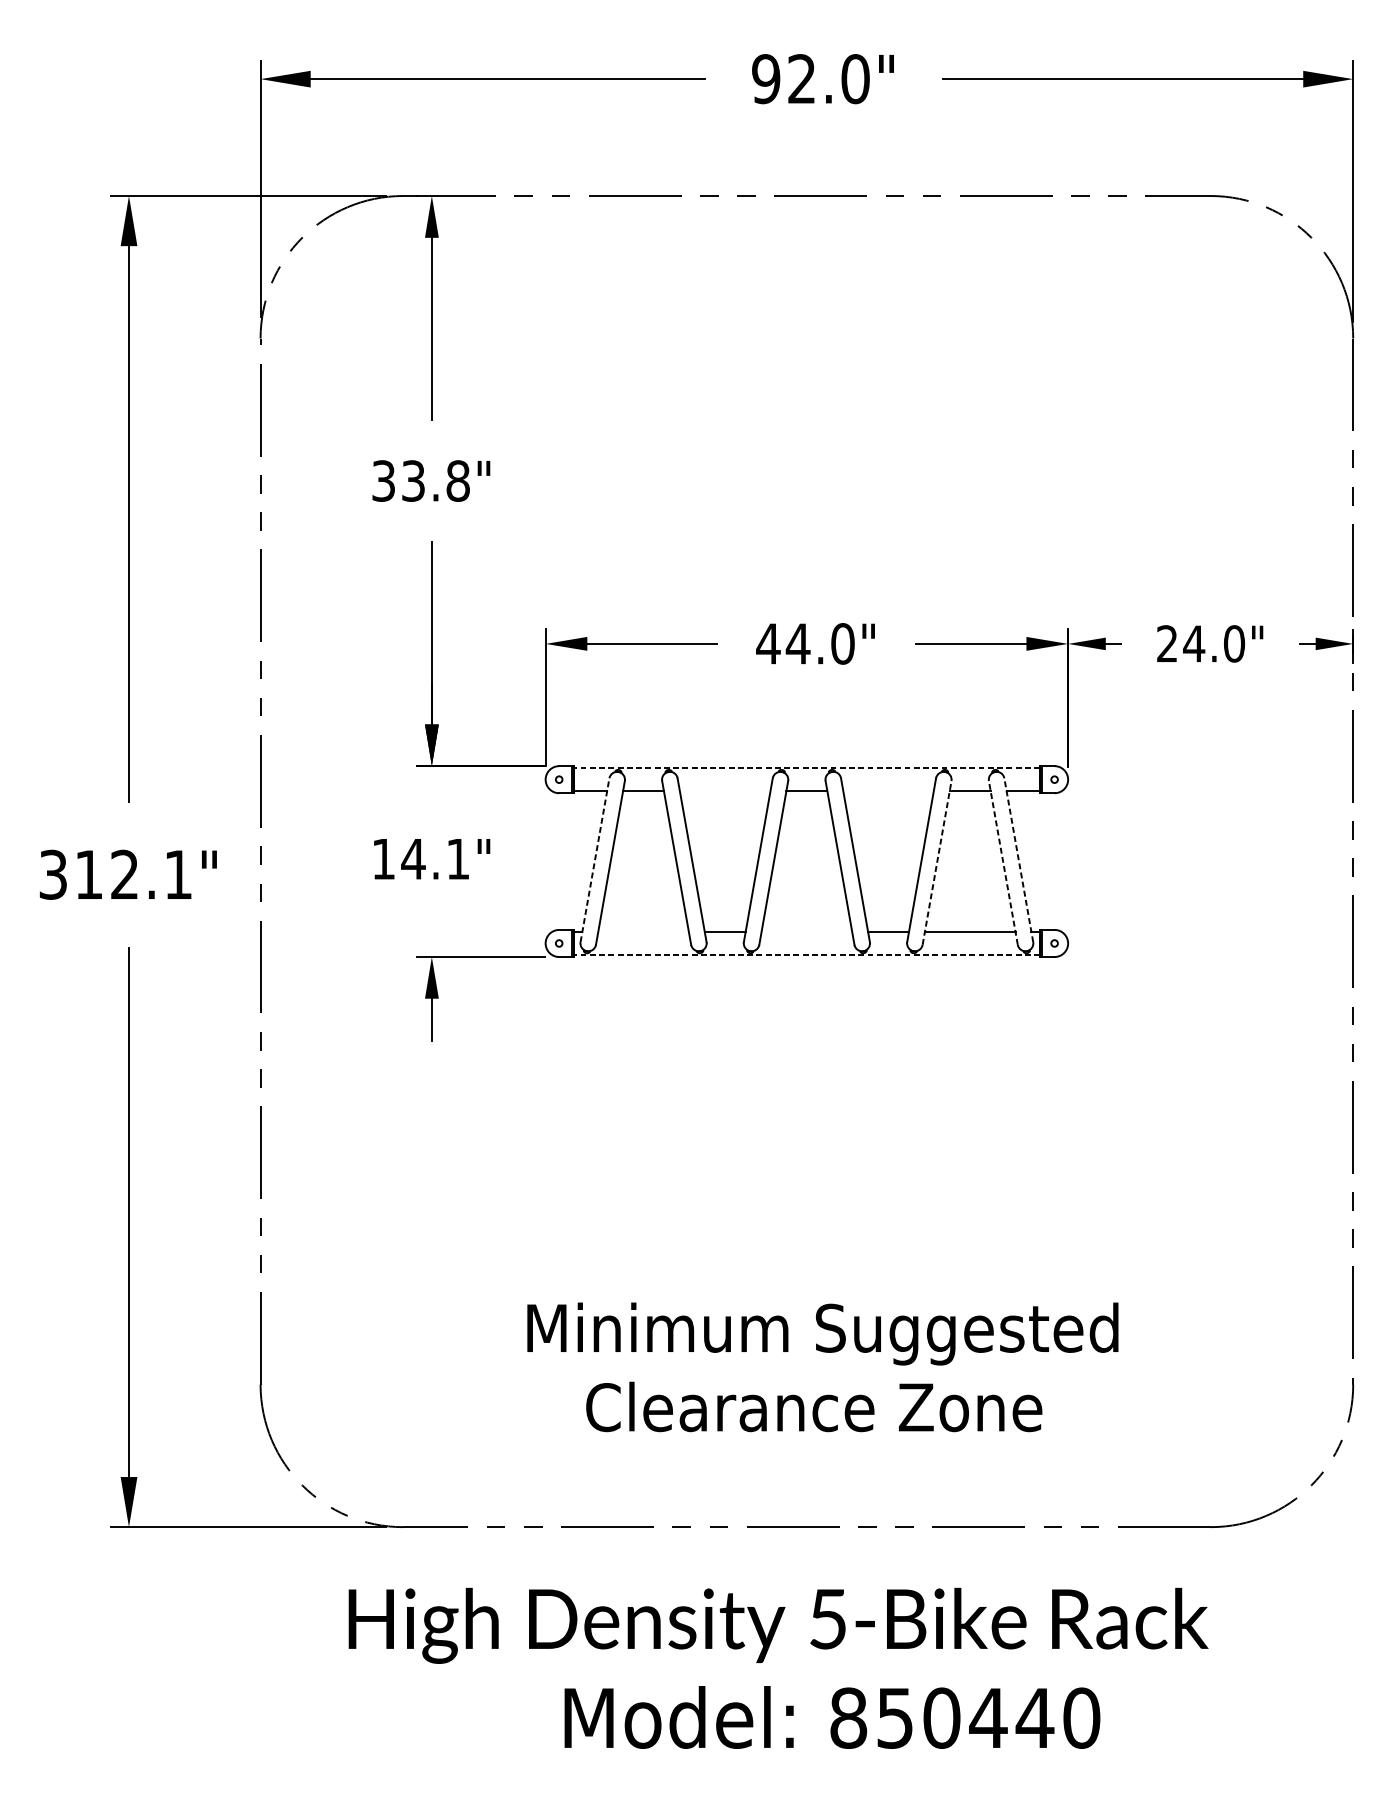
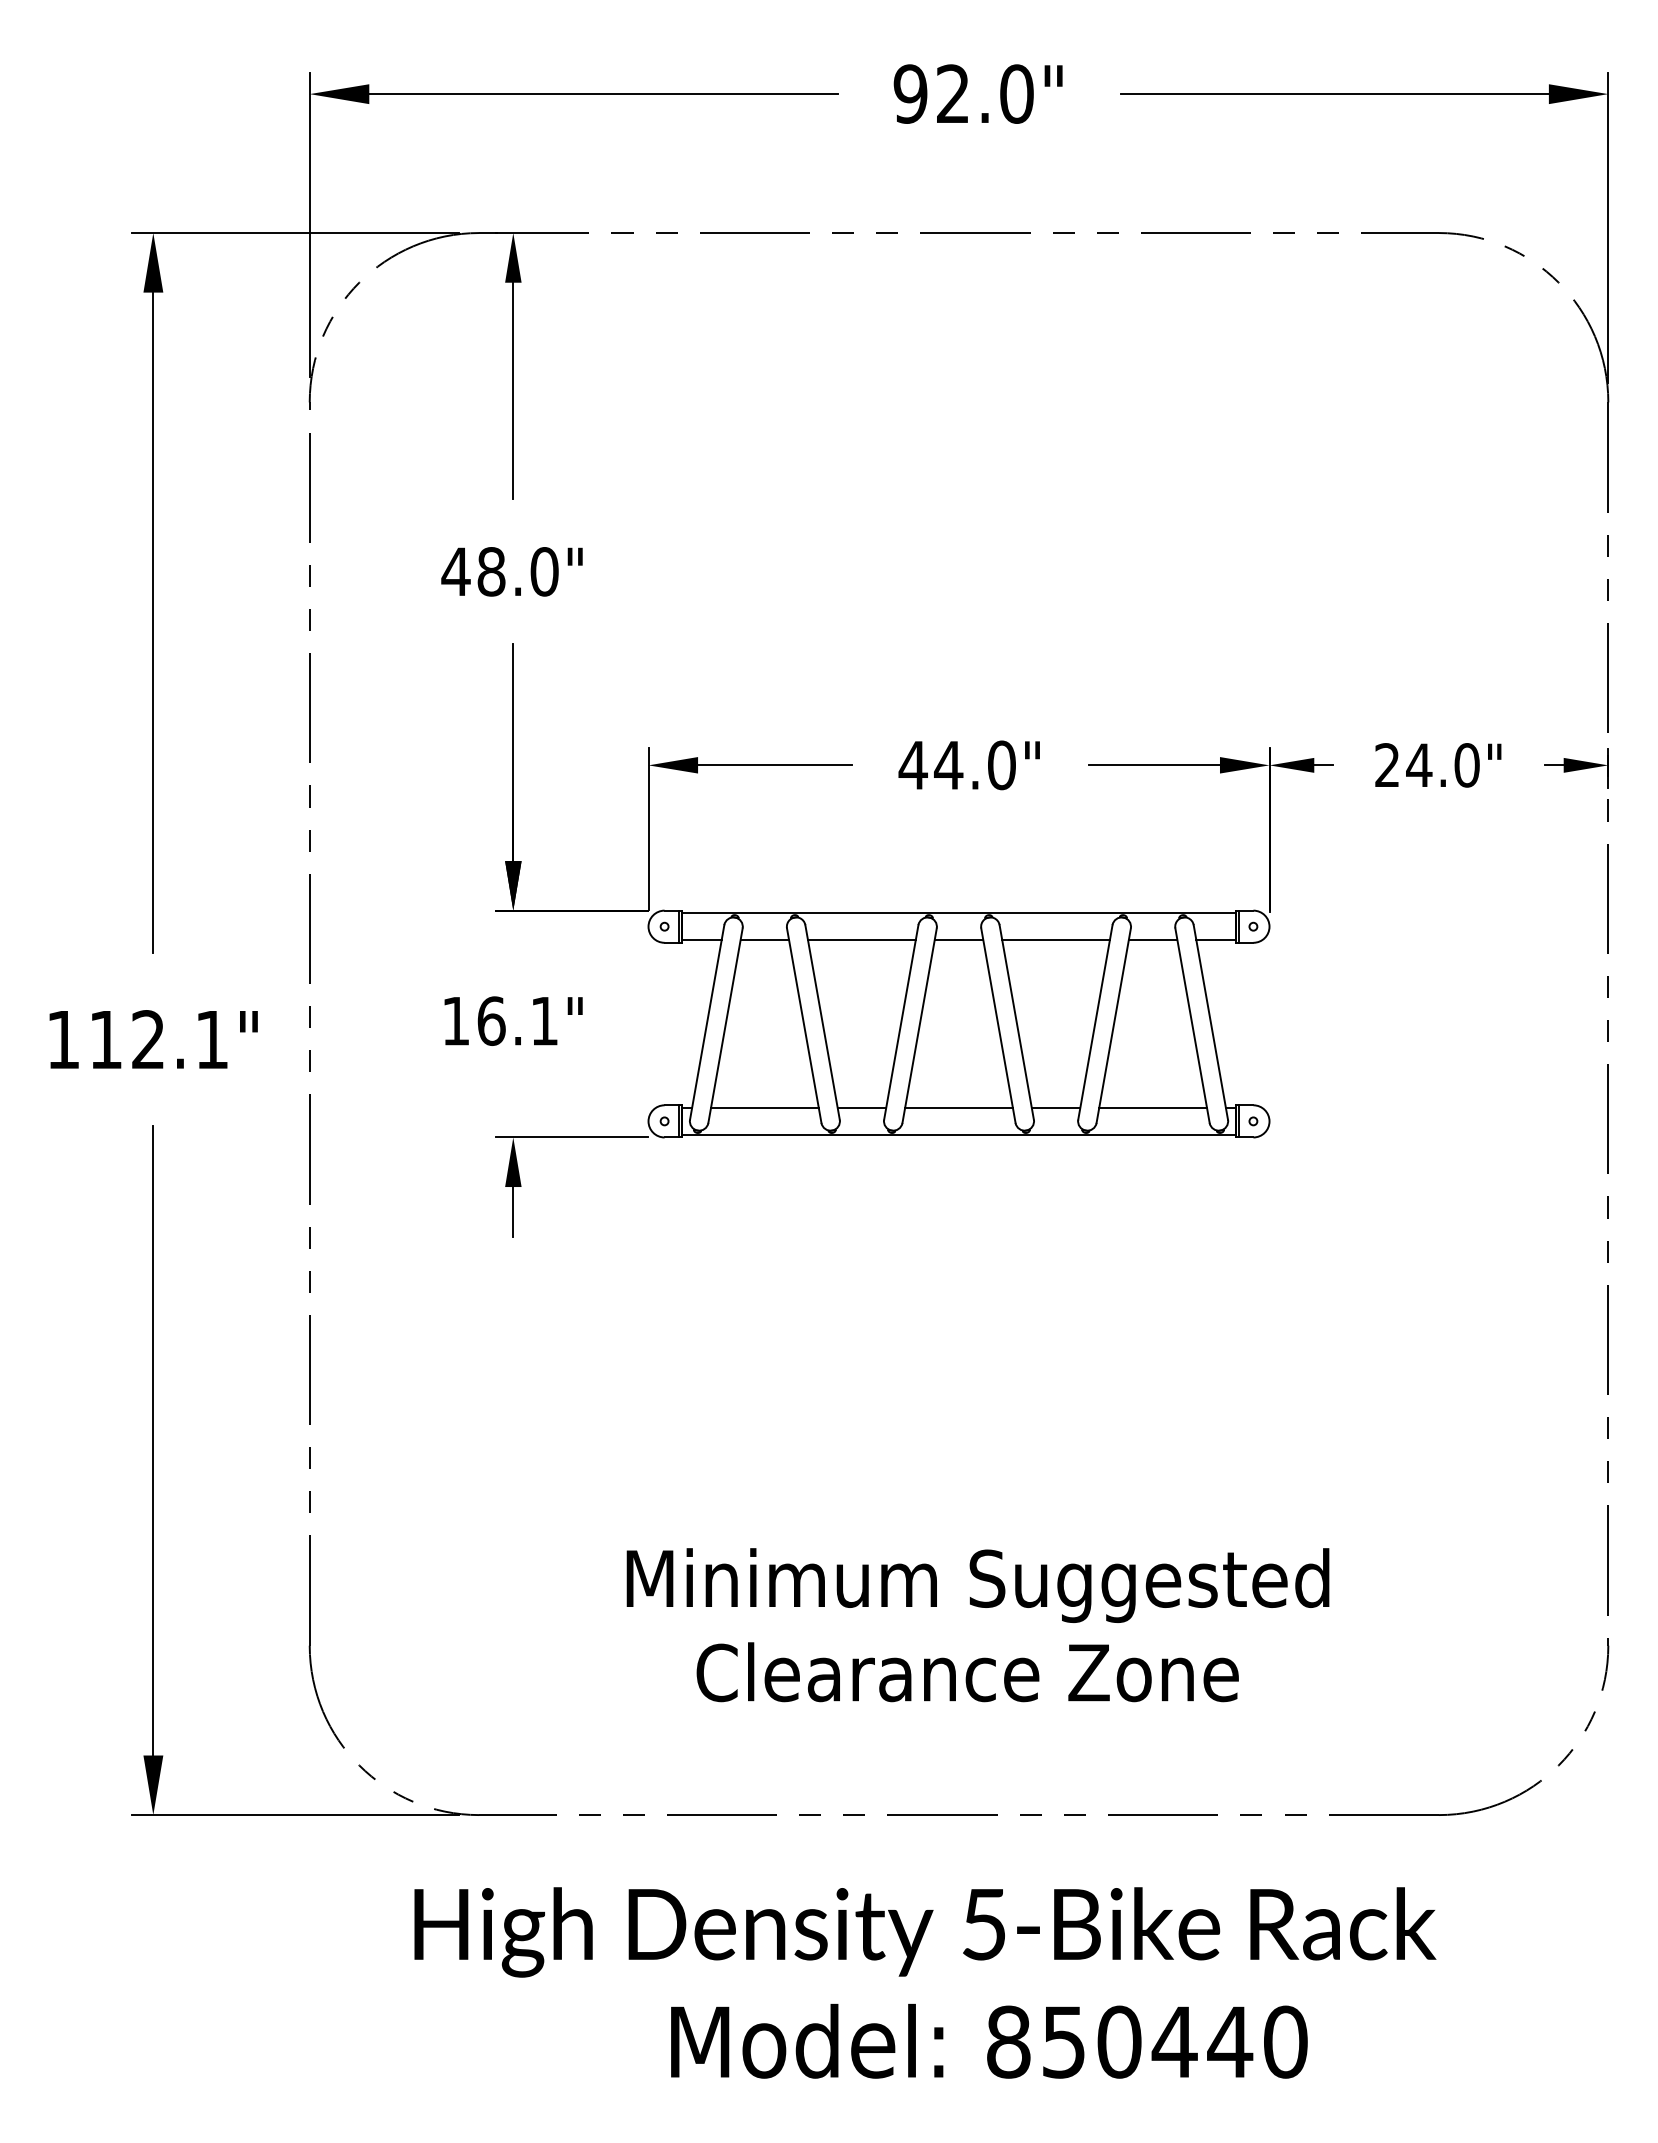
text: (420, 480) -> (499, 571), 33.8" -> 48.0"
line: (806, 768) -> (958, 913), dashed -> solid
line: (724, 791) -> (861, 940), added
line: (888, 791) -> (1056, 940), added
text: (413, 858) -> (491, 1020), 14.1" -> 16.1"
line: (595, 860) -> (707, 1022), dashed -> solid
line: (1018, 860) -> (1210, 1022), dashed -> solid
line: (936, 862) -> (1113, 1025), dashed -> solid
line: (1003, 862) -> (1192, 1025), dashed -> solid
text: (53, 874) -> (63, 1039), 312.1" -> 112.1"
line: (643, 931) -> (764, 1107), added
line: (806, 931) -> (958, 1107), added
line: (806, 954) -> (958, 1134), dashed -> solid

